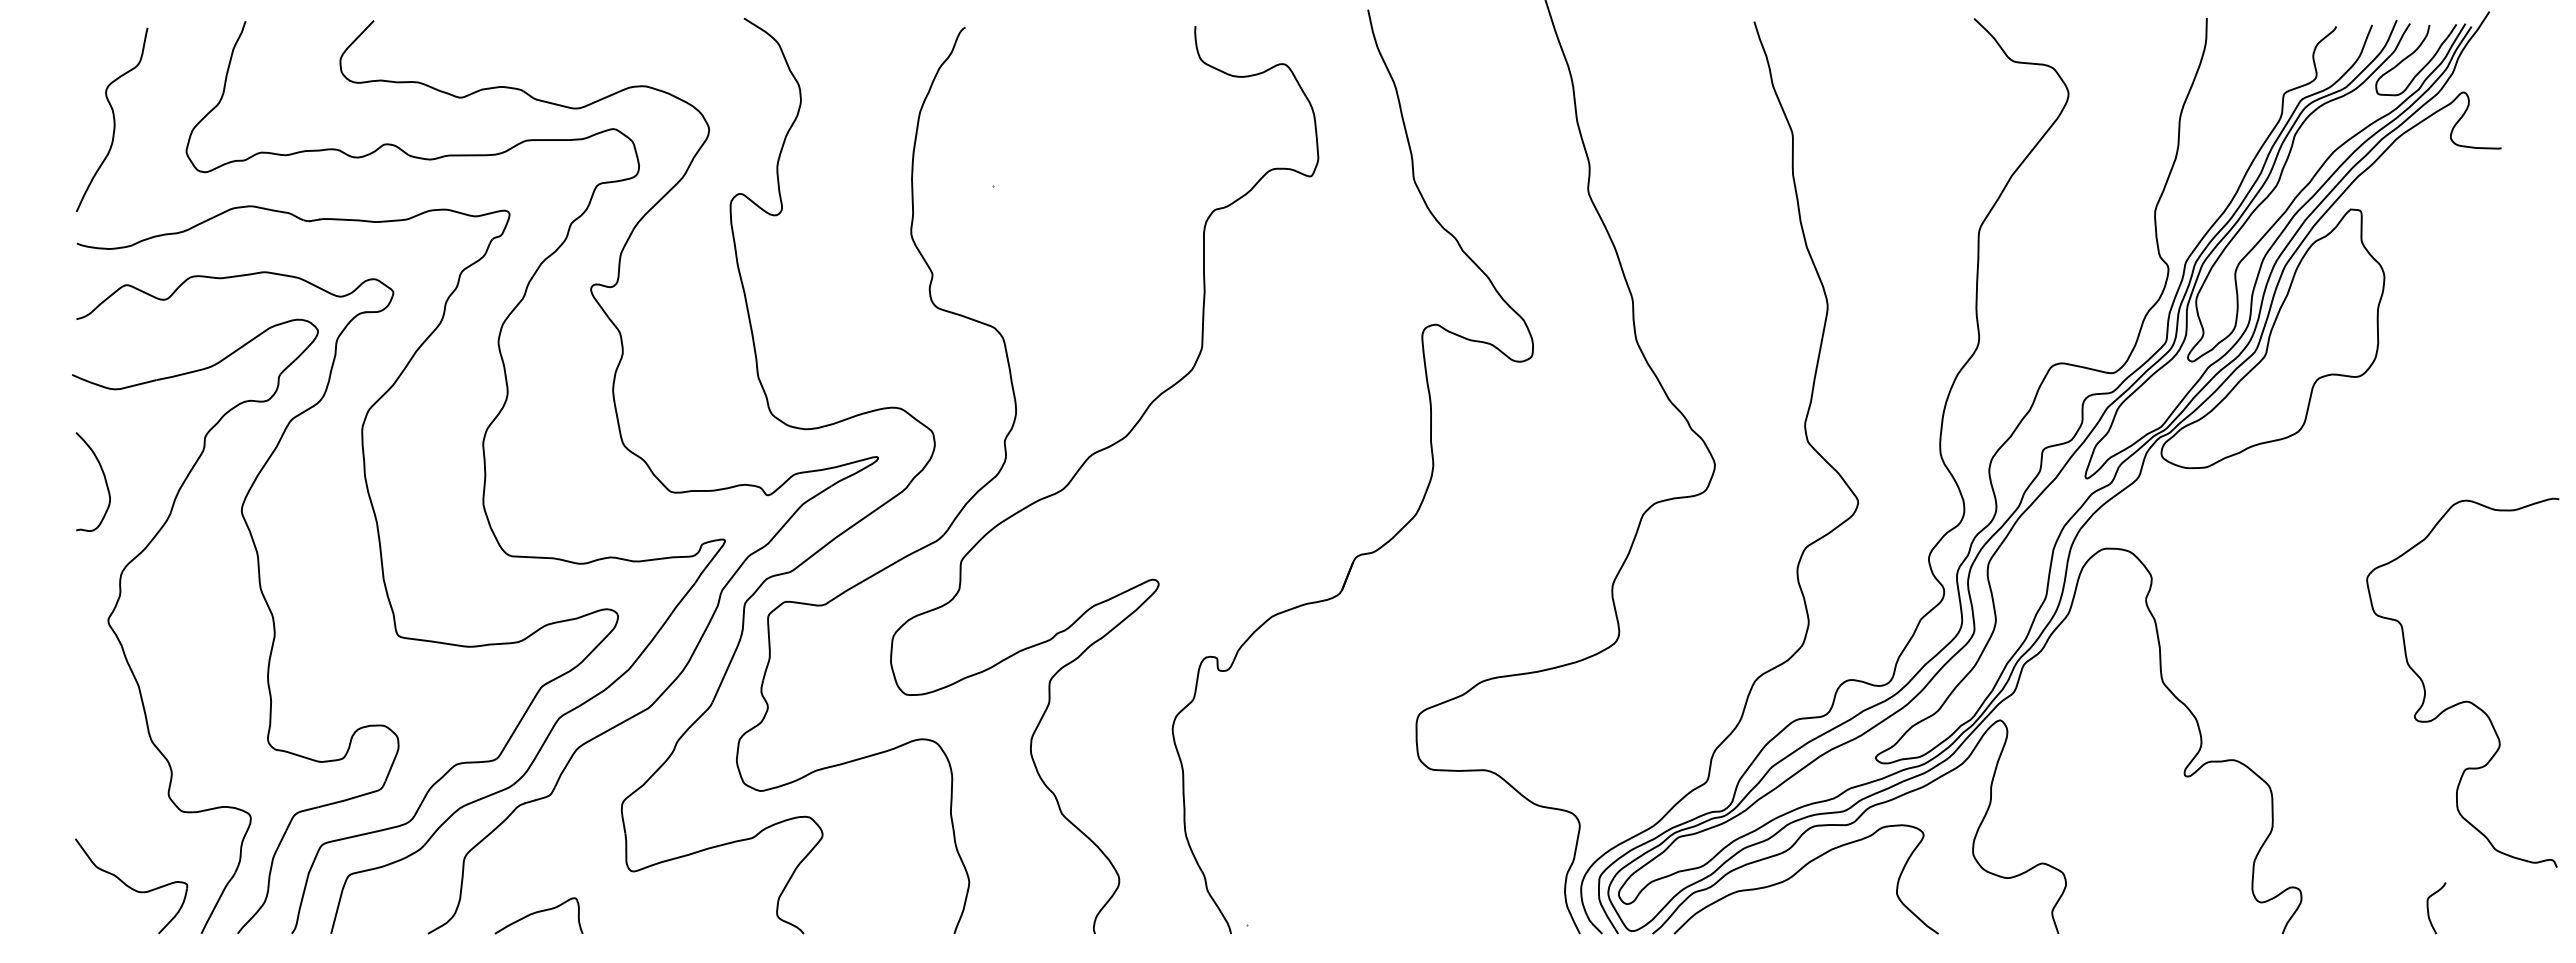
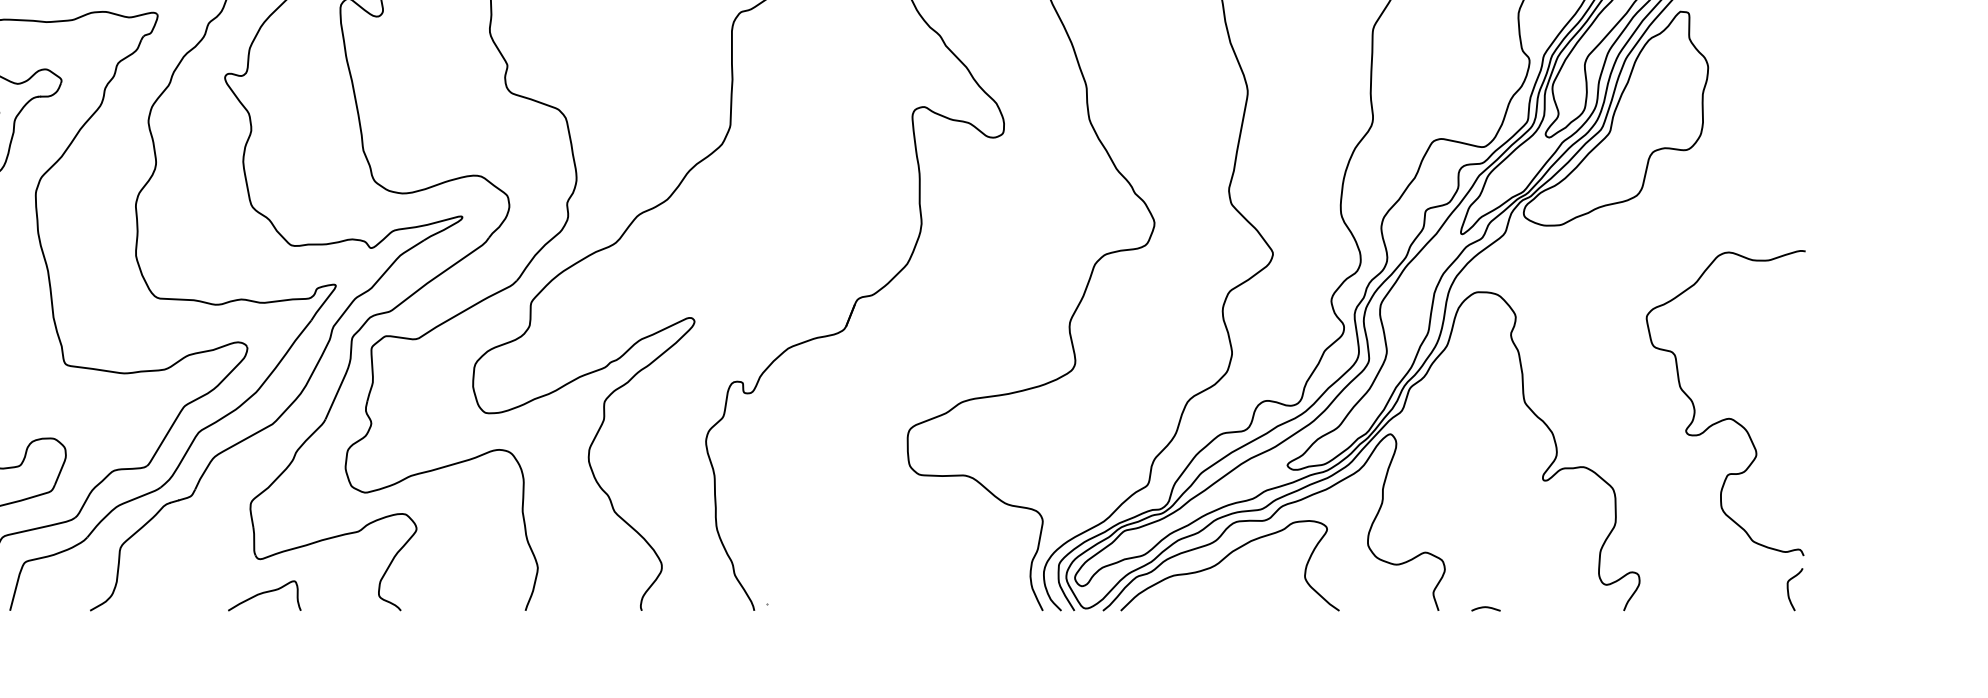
curve: (2465, 700) -> (1728, 417), moved
curve: (2428, 908) -> (1788, 589), moved
curve: (536, 913) -> (262, 593), moved
curve: (2115, 930) -> (1485, 608), added

